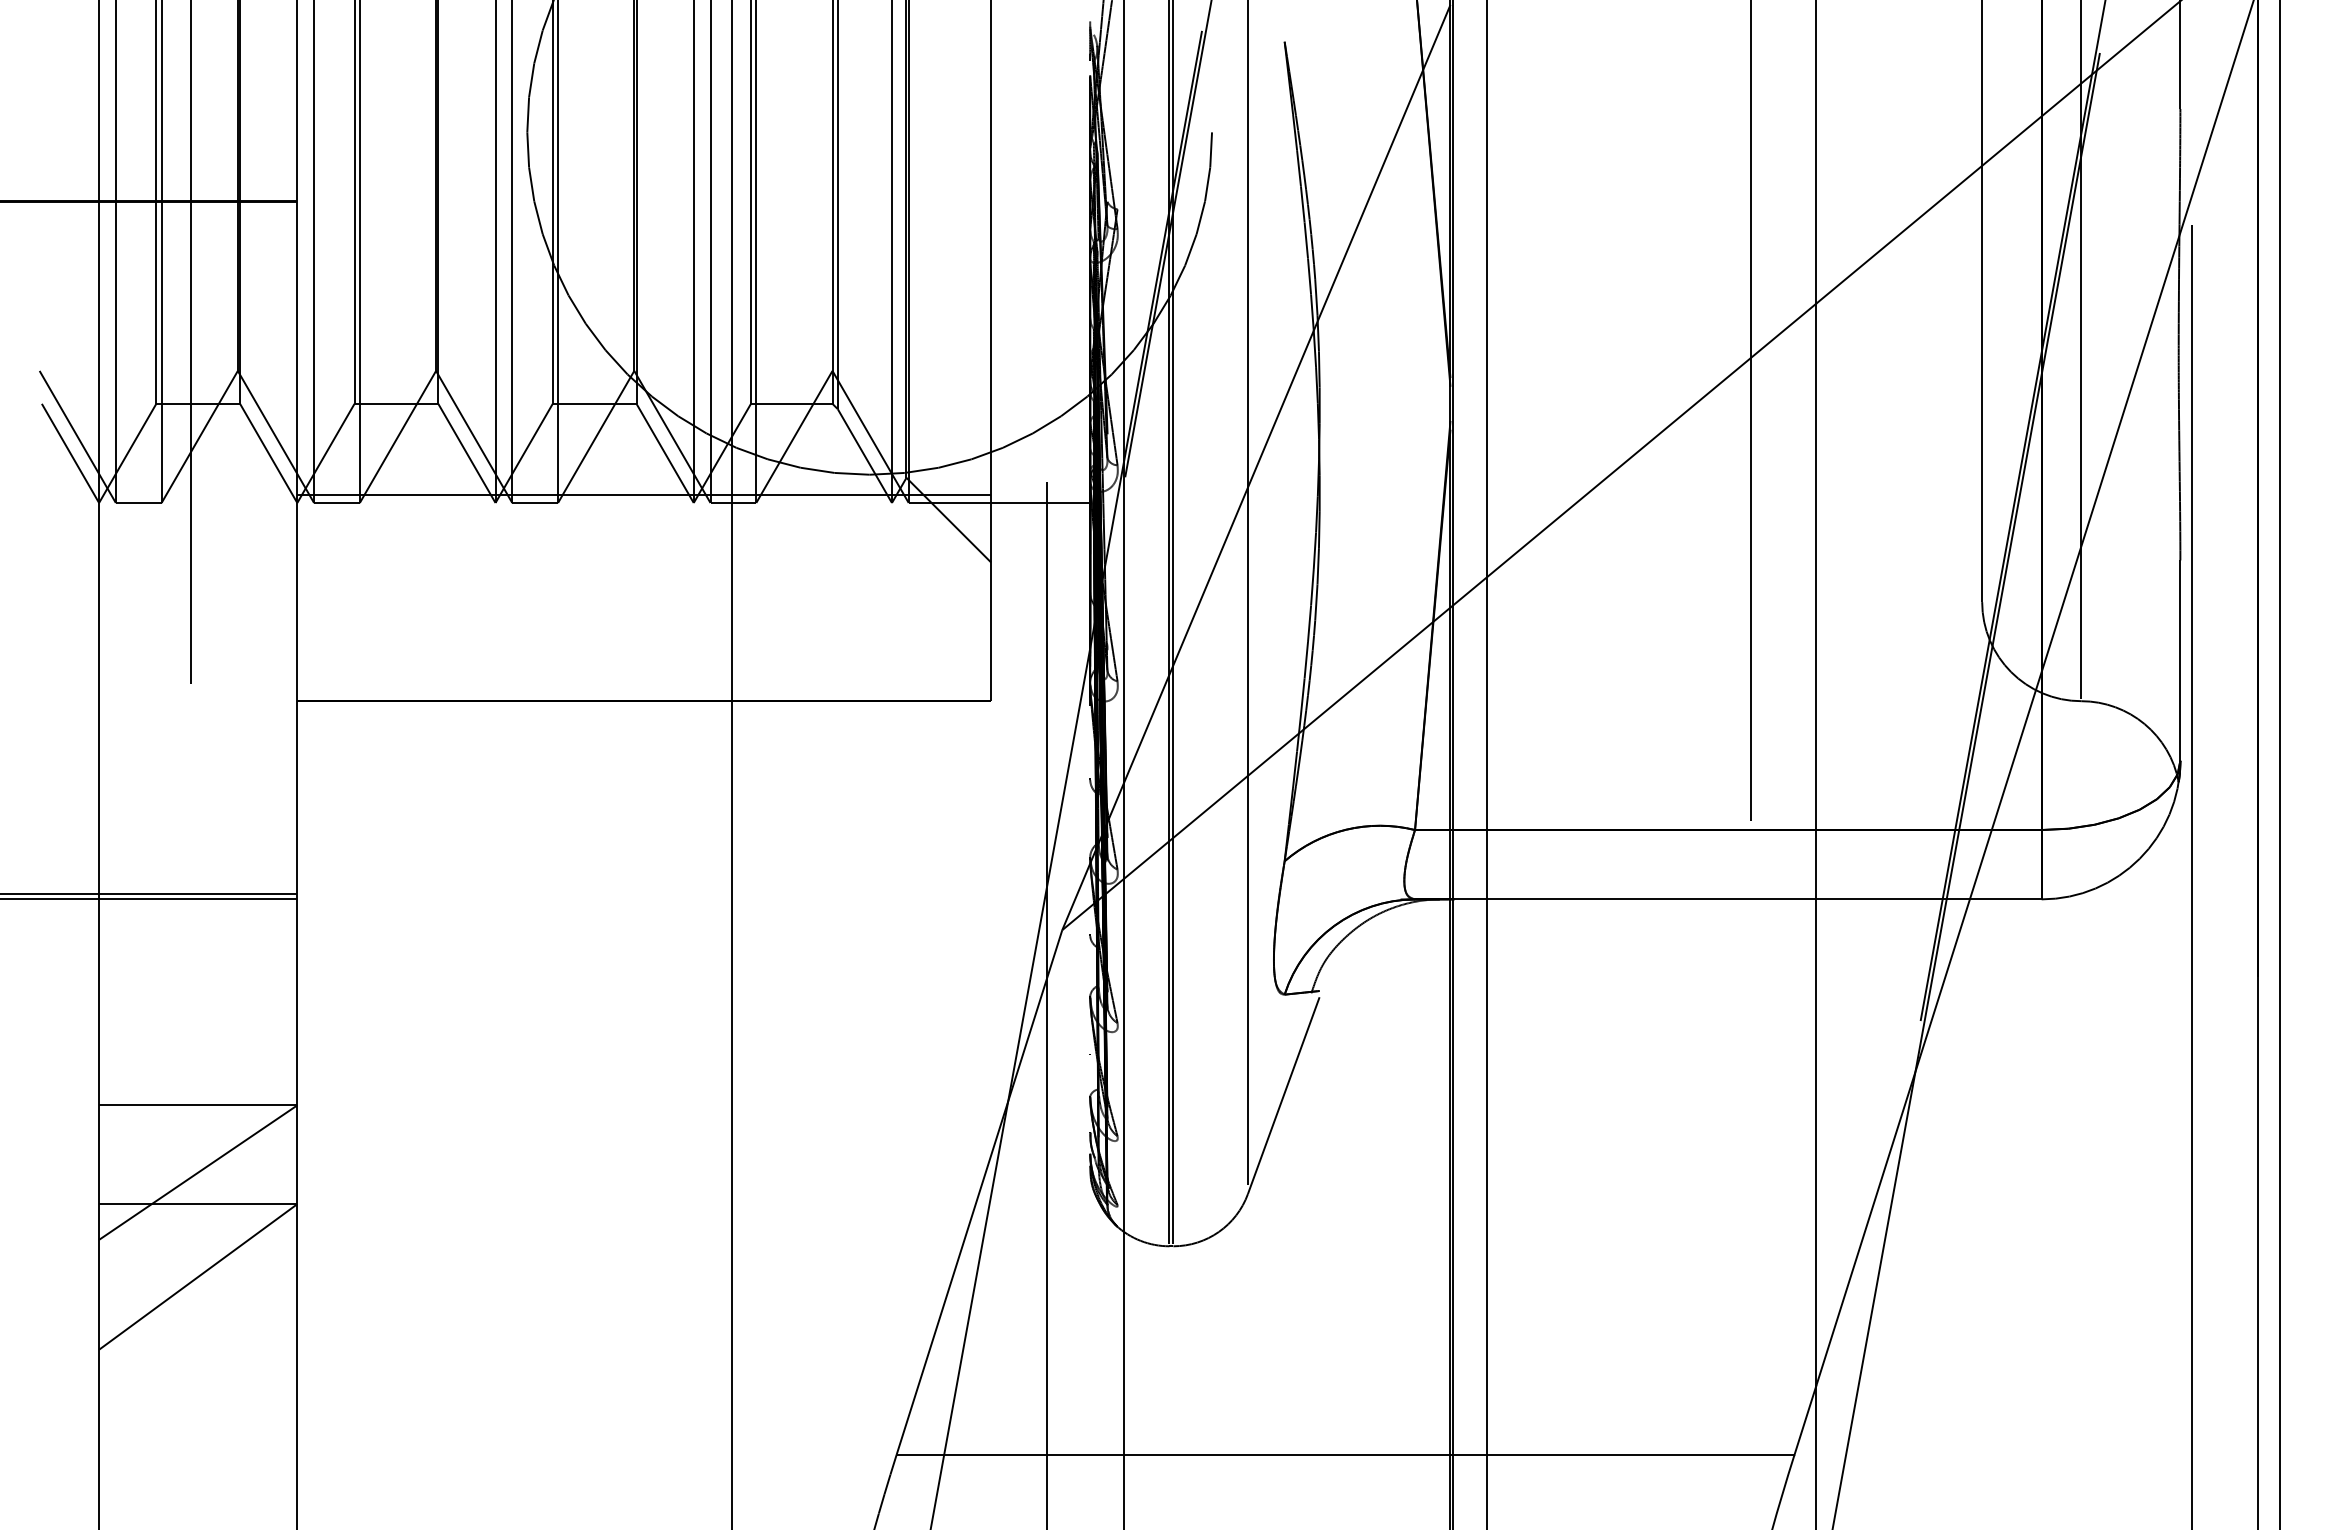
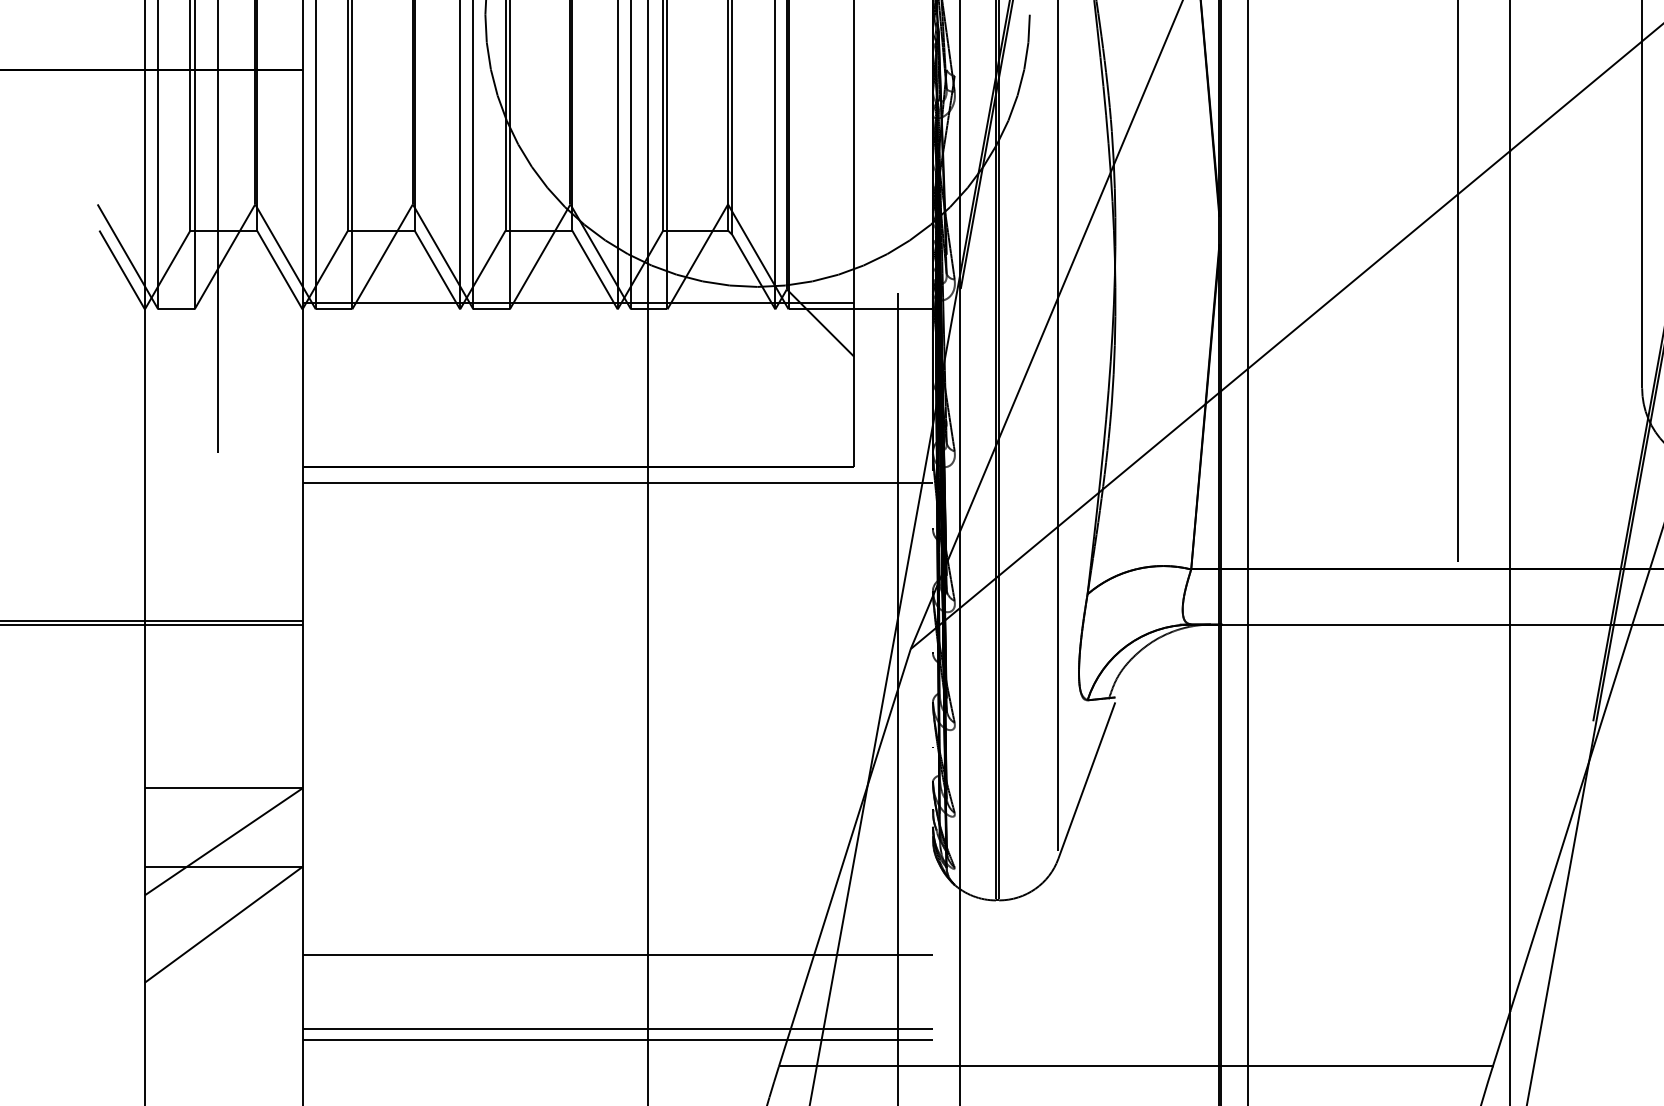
line: (693, 720) -> (617, 482), added
line: (693, 1315) -> (617, 955), added
line: (693, 1407) -> (617, 1028), added
line: (693, 1421) -> (617, 1039), added

